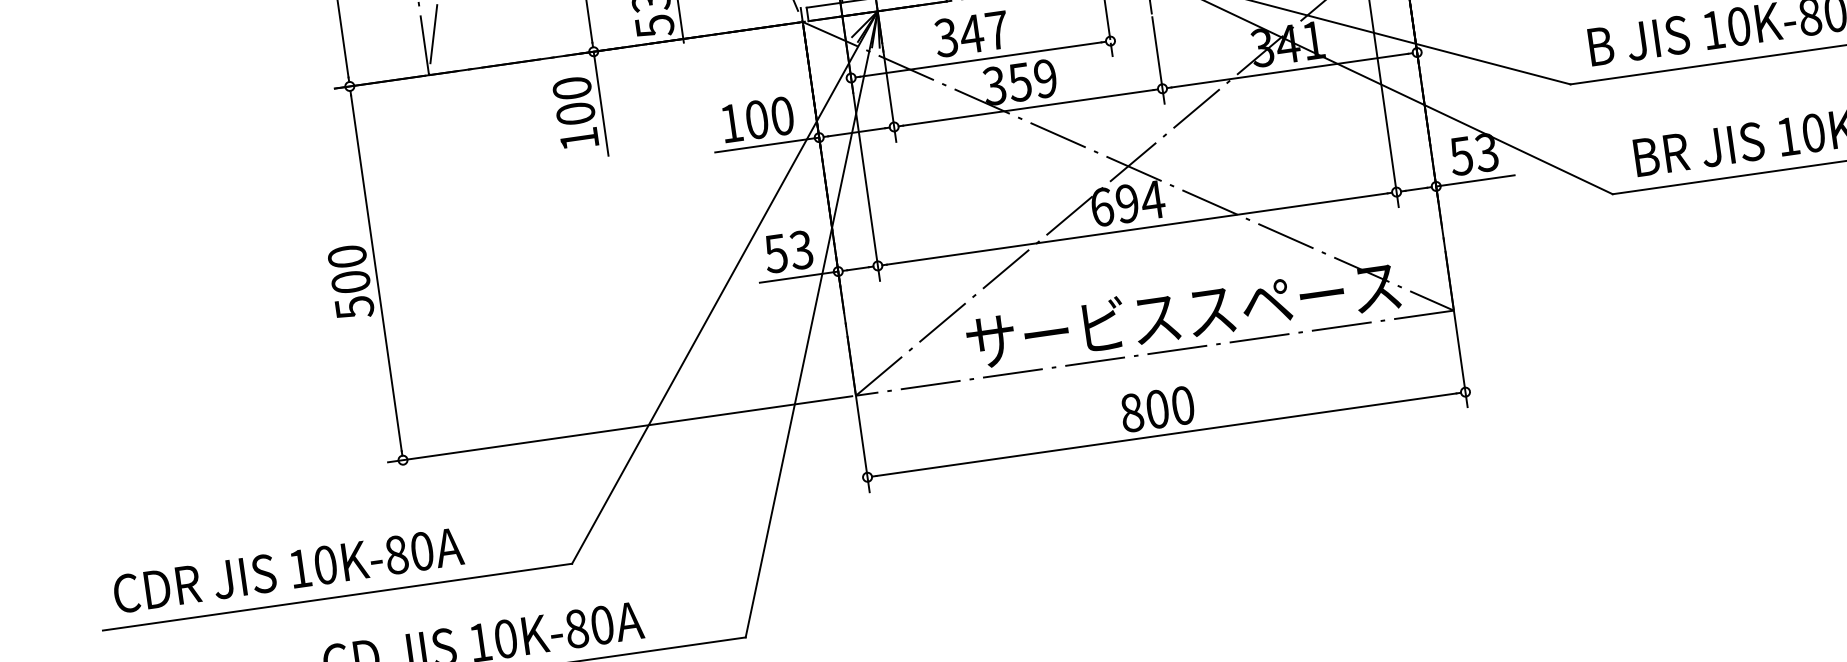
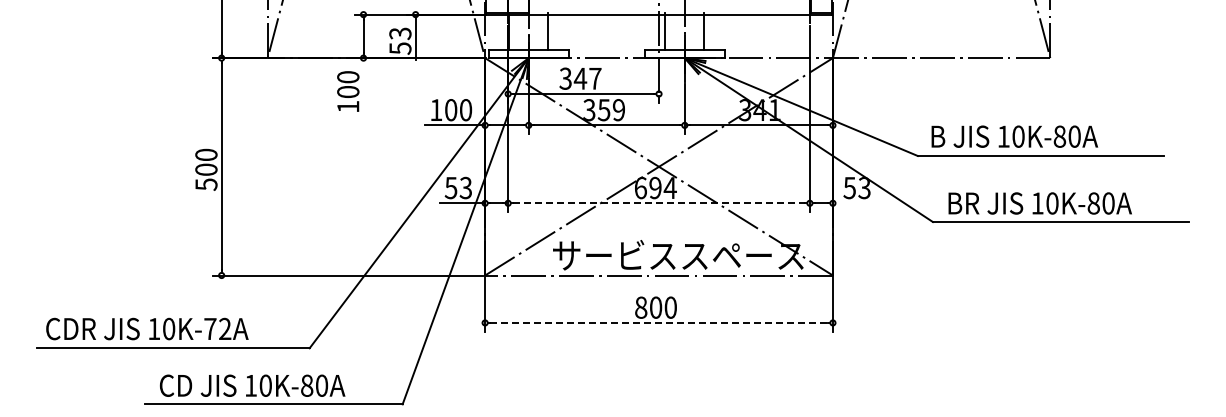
line: (601, 103) -> (363, 88), removed
line: (1475, 181) -> (855, 203), removed
line: (1138, 229) -> (659, 203), solid -> dashed
line: (1167, 433) -> (659, 322), solid -> dashed
text: (408, 552) -> (217, 328), 10K-80A -> 10K-72A

